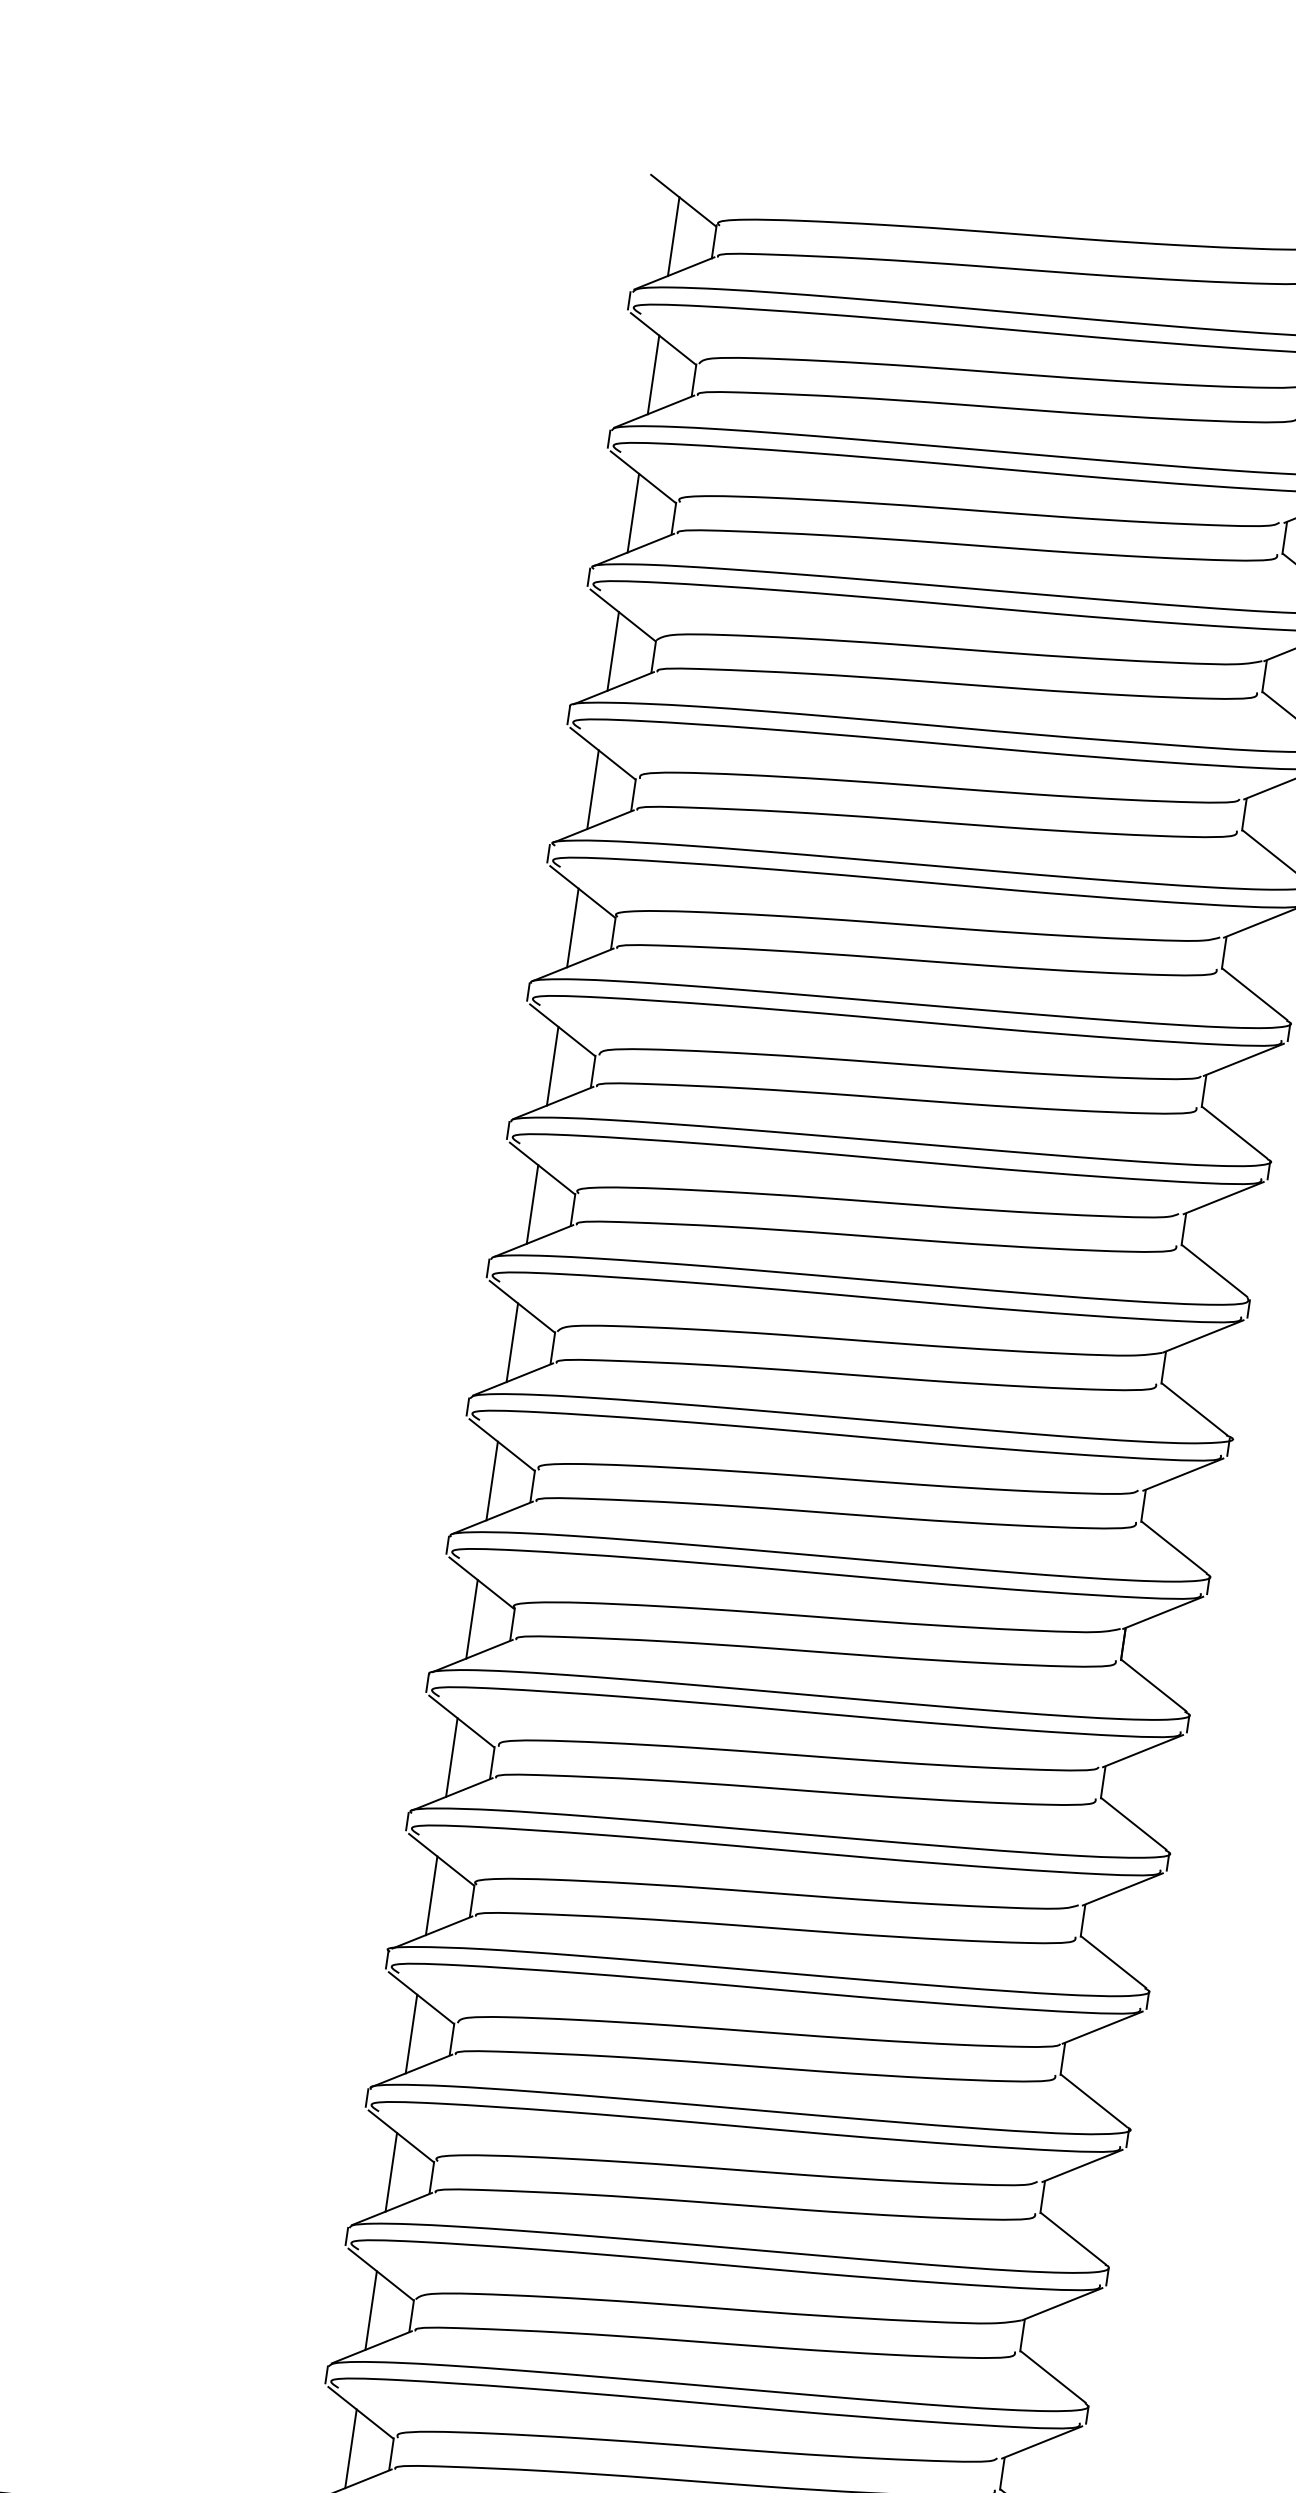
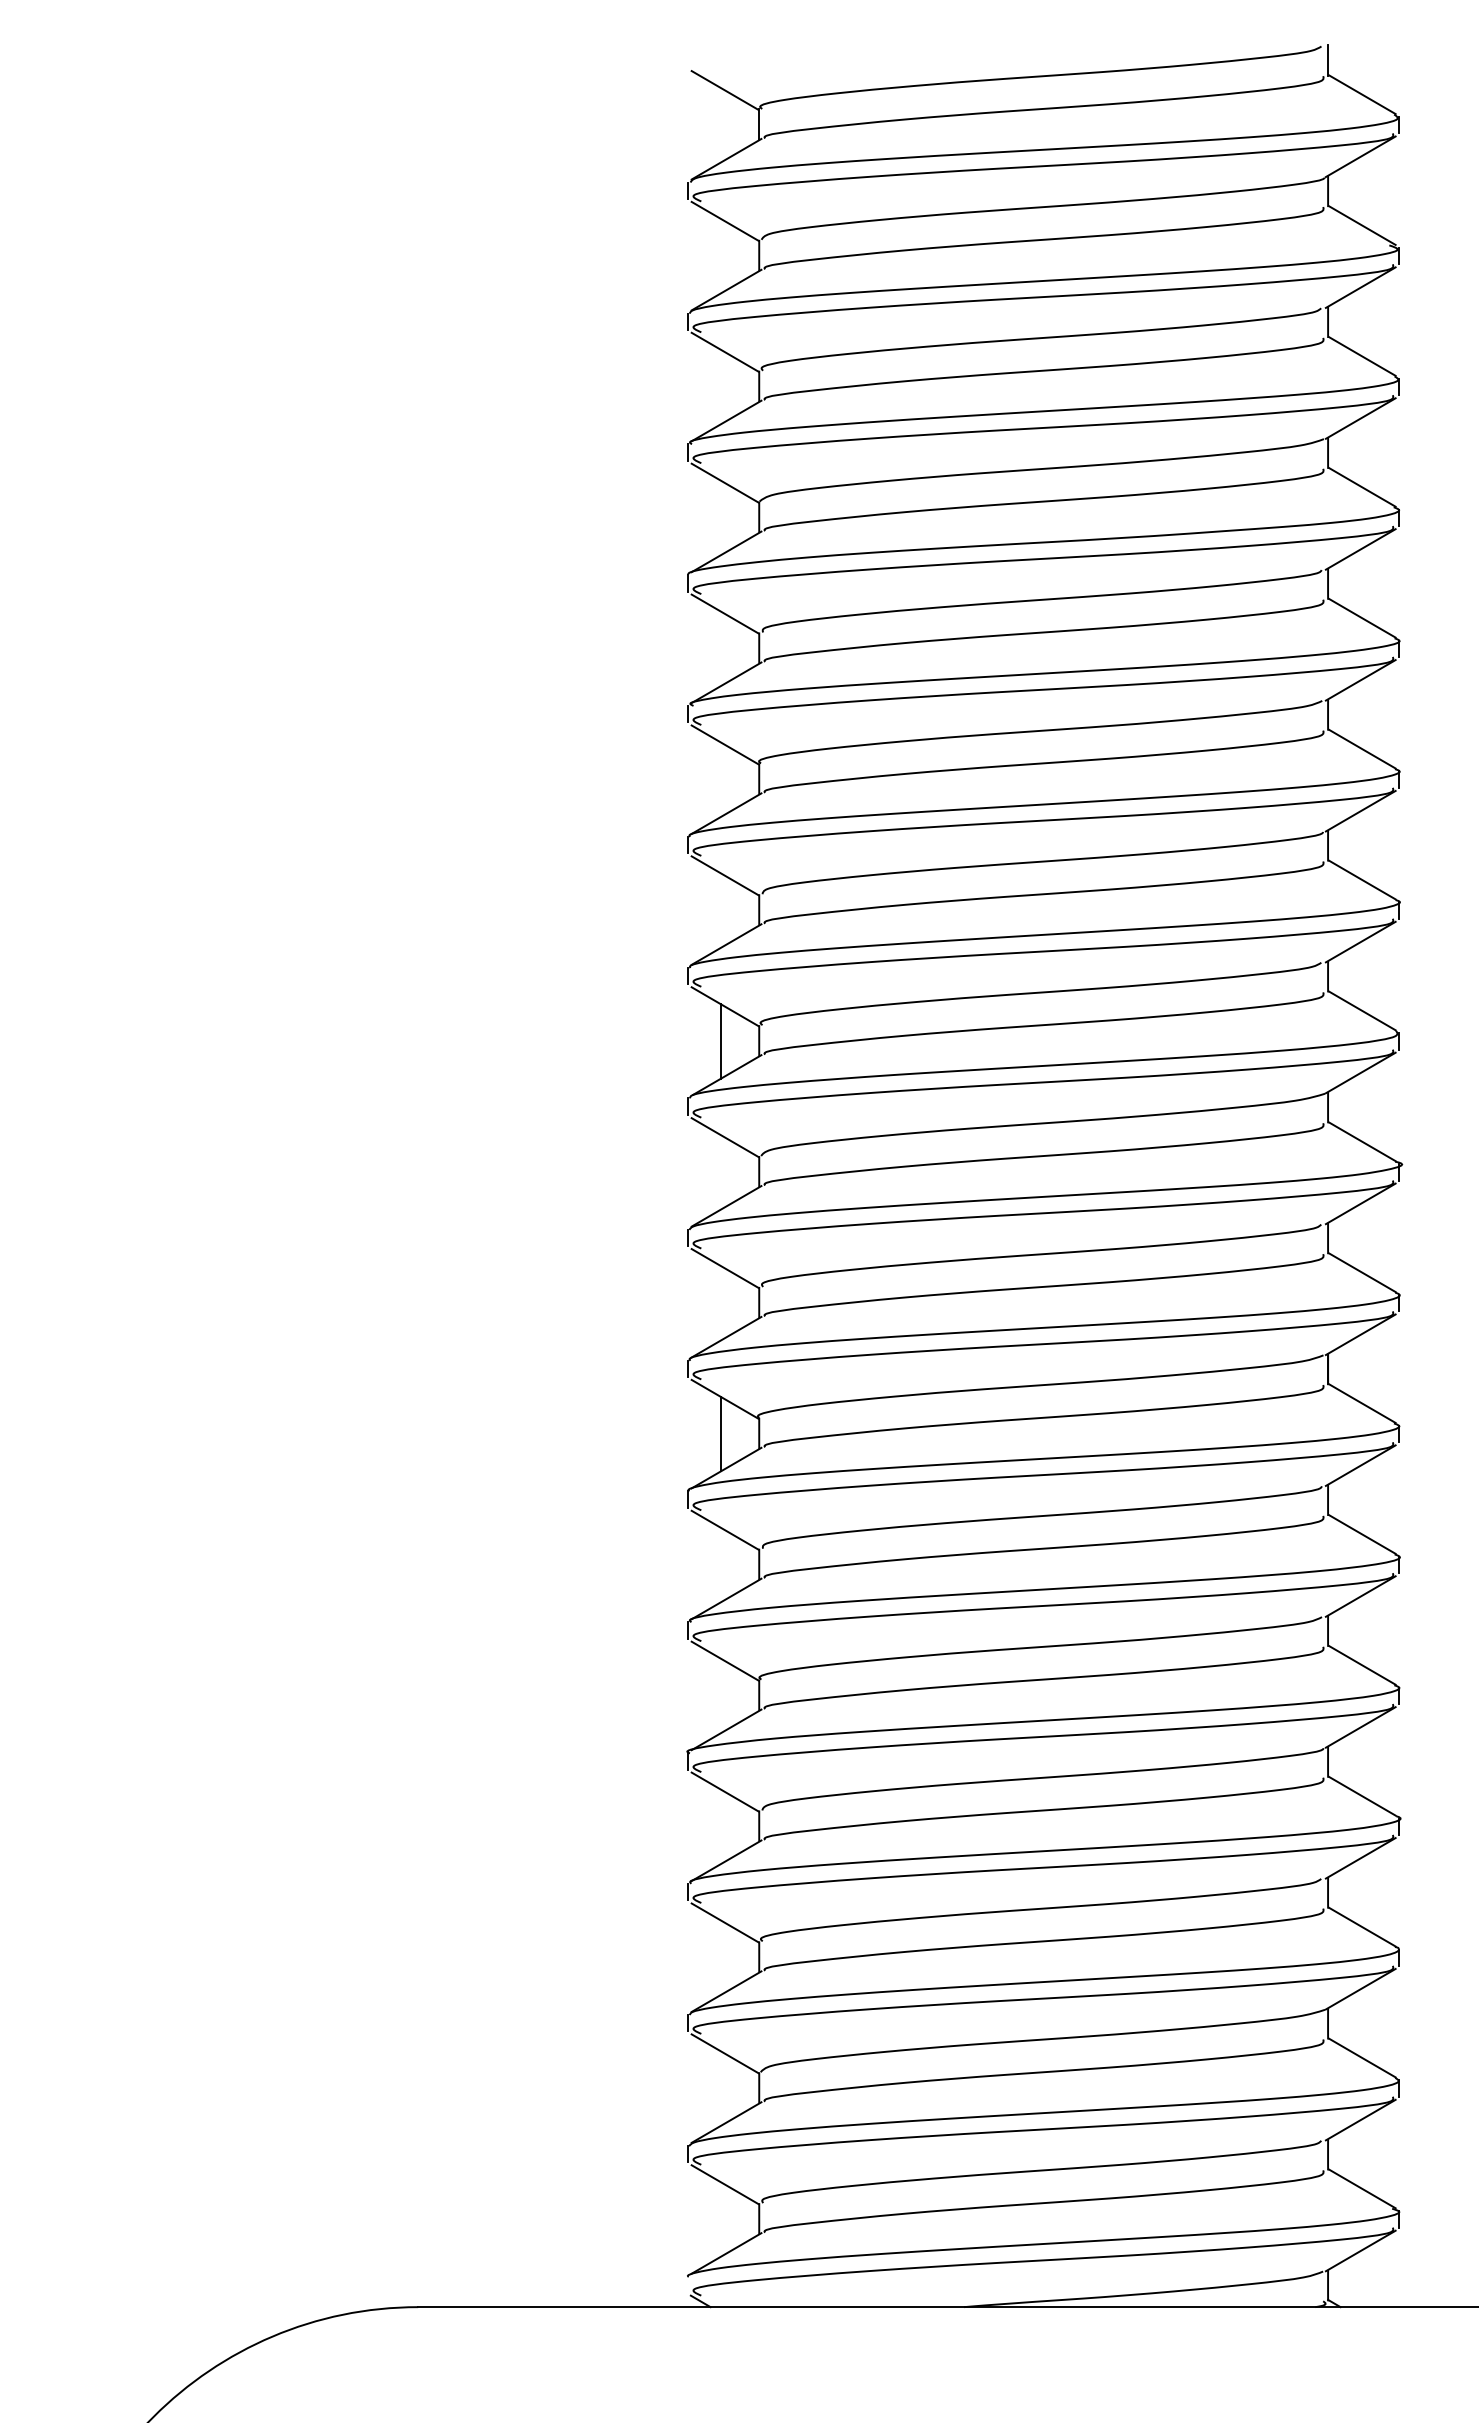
line: (673, 236) -> (720, 125), removed
line: (653, 374) -> (720, 255), removed
line: (632, 512) -> (720, 386), removed
line: (612, 650) -> (720, 517), removed
line: (592, 789) -> (720, 648), removed
line: (572, 927) -> (720, 779), removed
line: (552, 1066) -> (720, 910), removed
line: (511, 1342) -> (720, 1172), removed
line: (491, 1481) -> (720, 1303), removed
line: (451, 1756) -> (720, 1564), removed
line: (431, 1895) -> (720, 1695), removed
line: (411, 2033) -> (720, 1826), removed
line: (390, 2172) -> (720, 1957), removed
line: (370, 2310) -> (720, 2088), removed
line: (350, 2448) -> (720, 2219), removed

